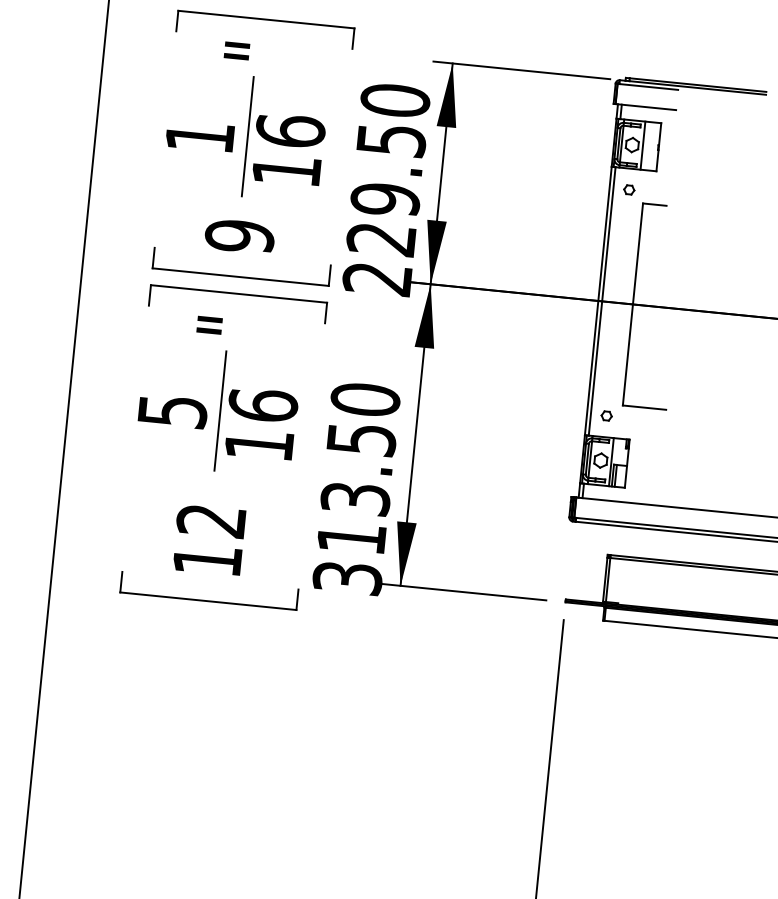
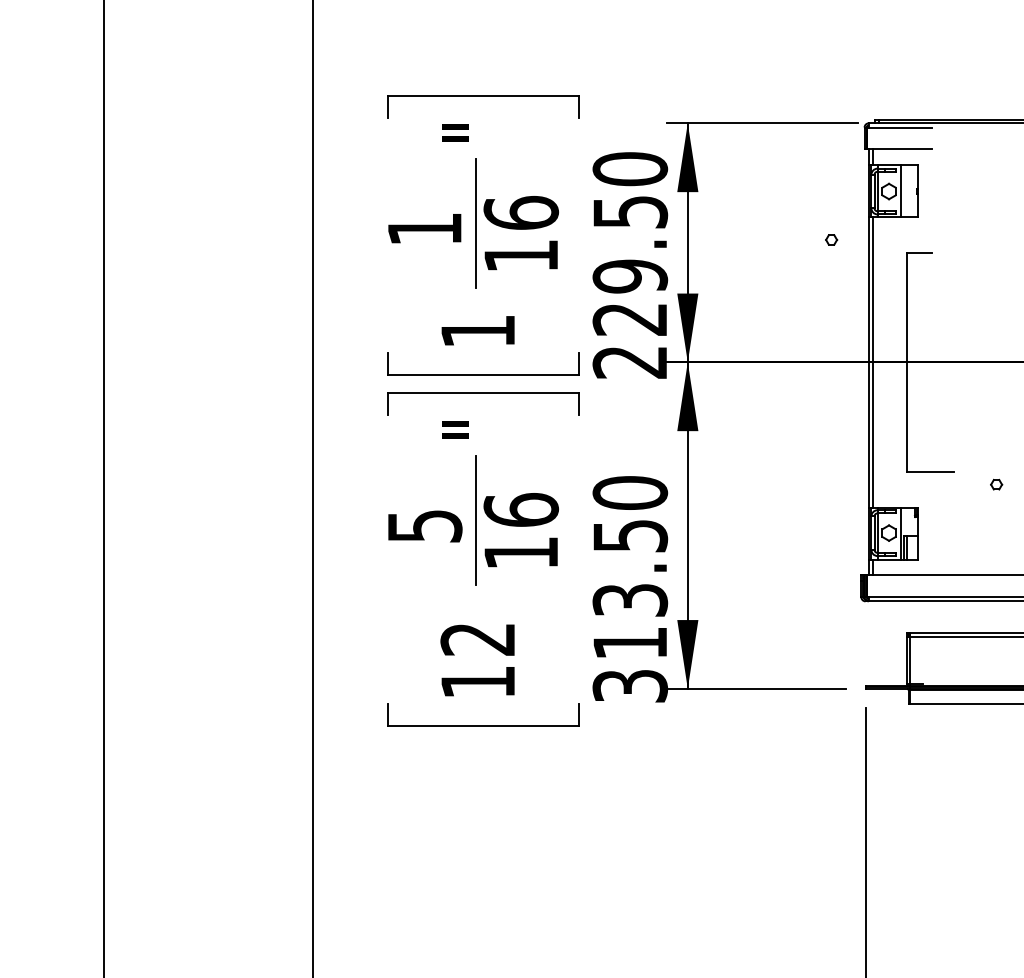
part: (629, 189) -> (831, 239), moved
text: (239, 236) -> (477, 331), 9 -> 1
part: (606, 415) -> (996, 484), moved

